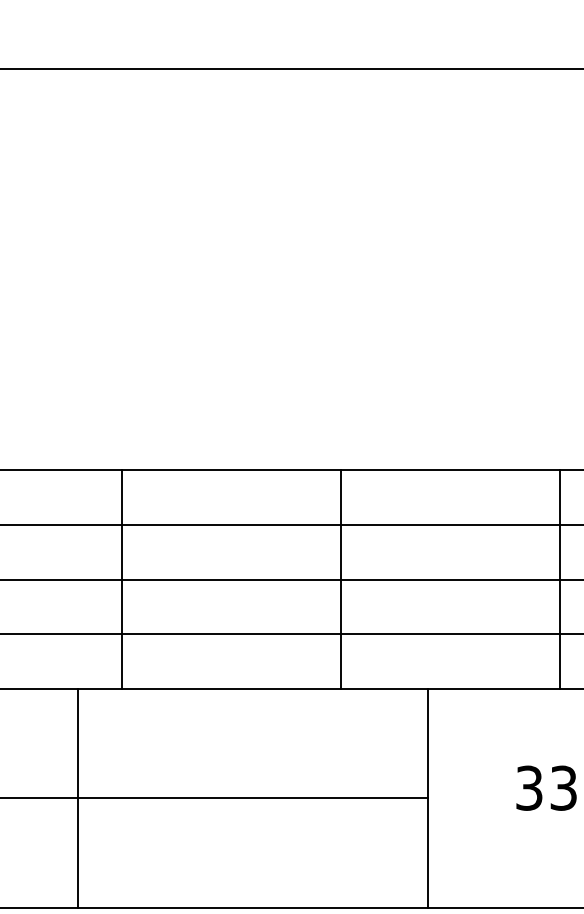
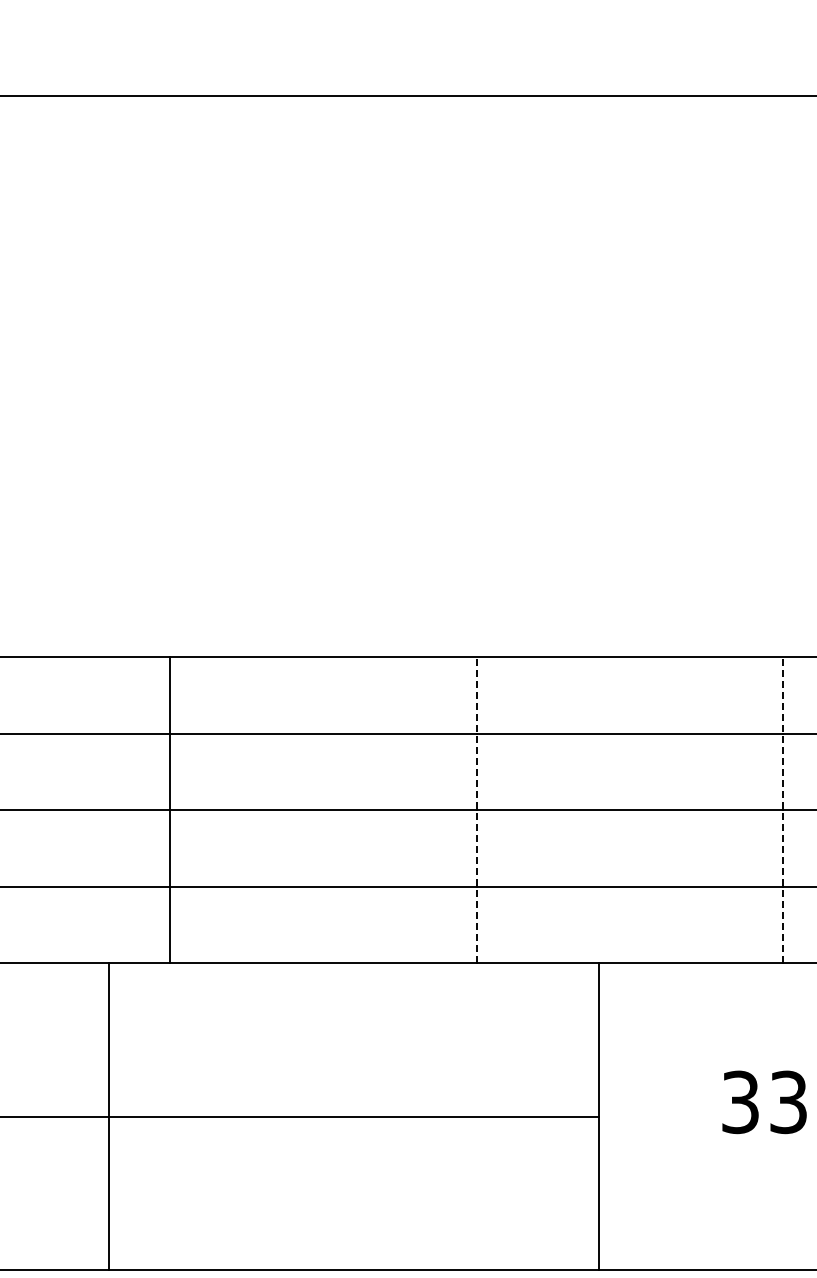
line: (340, 578) -> (476, 809), solid -> dashed
line: (559, 578) -> (782, 809), solid -> dashed

